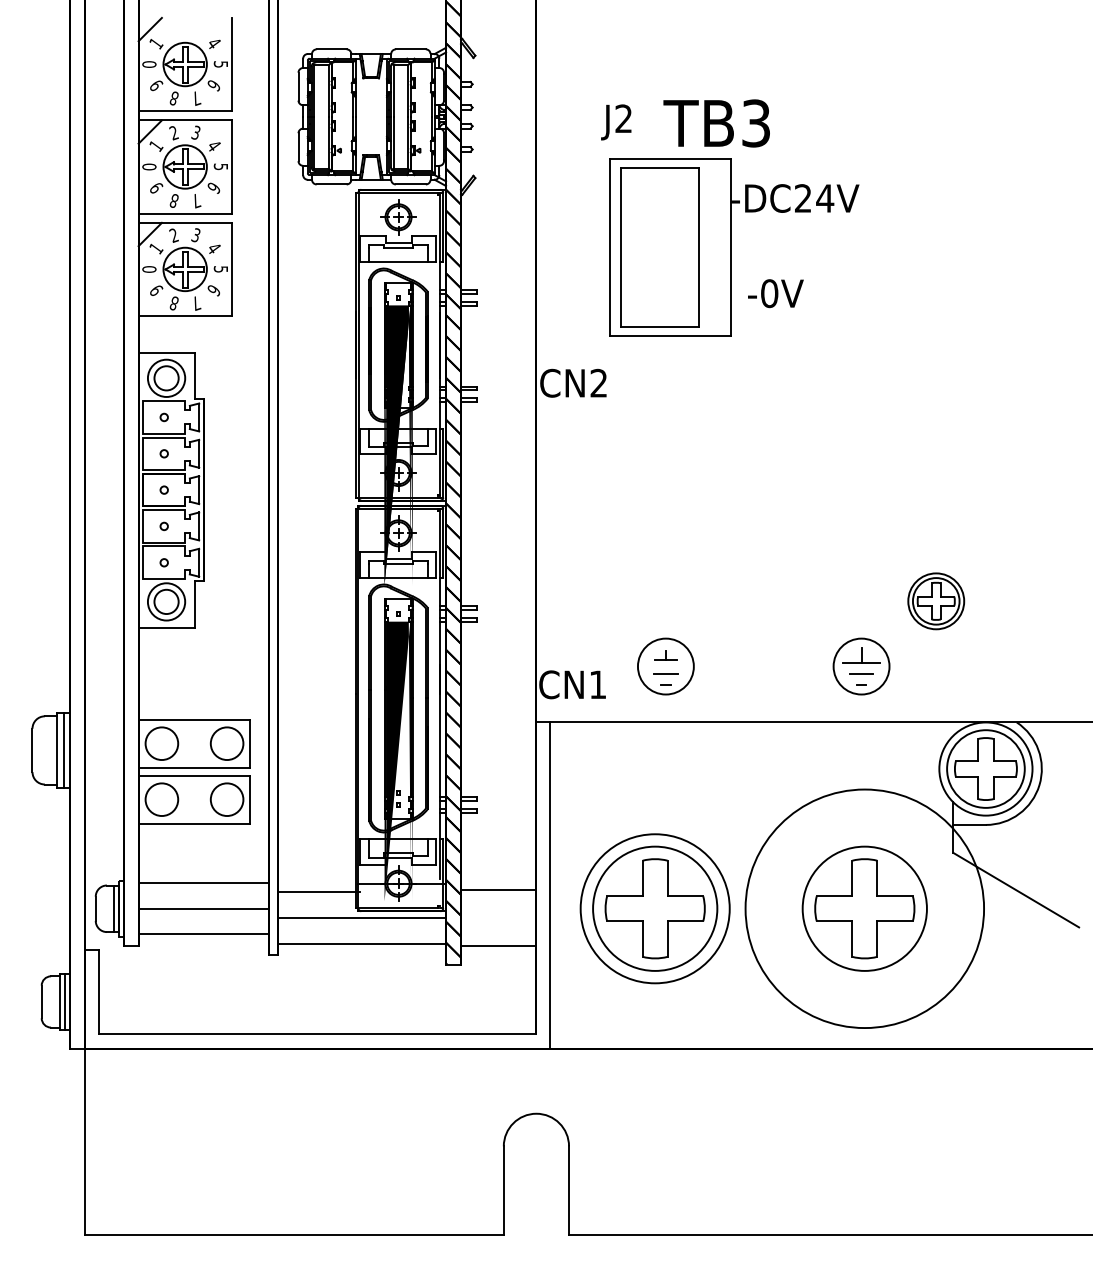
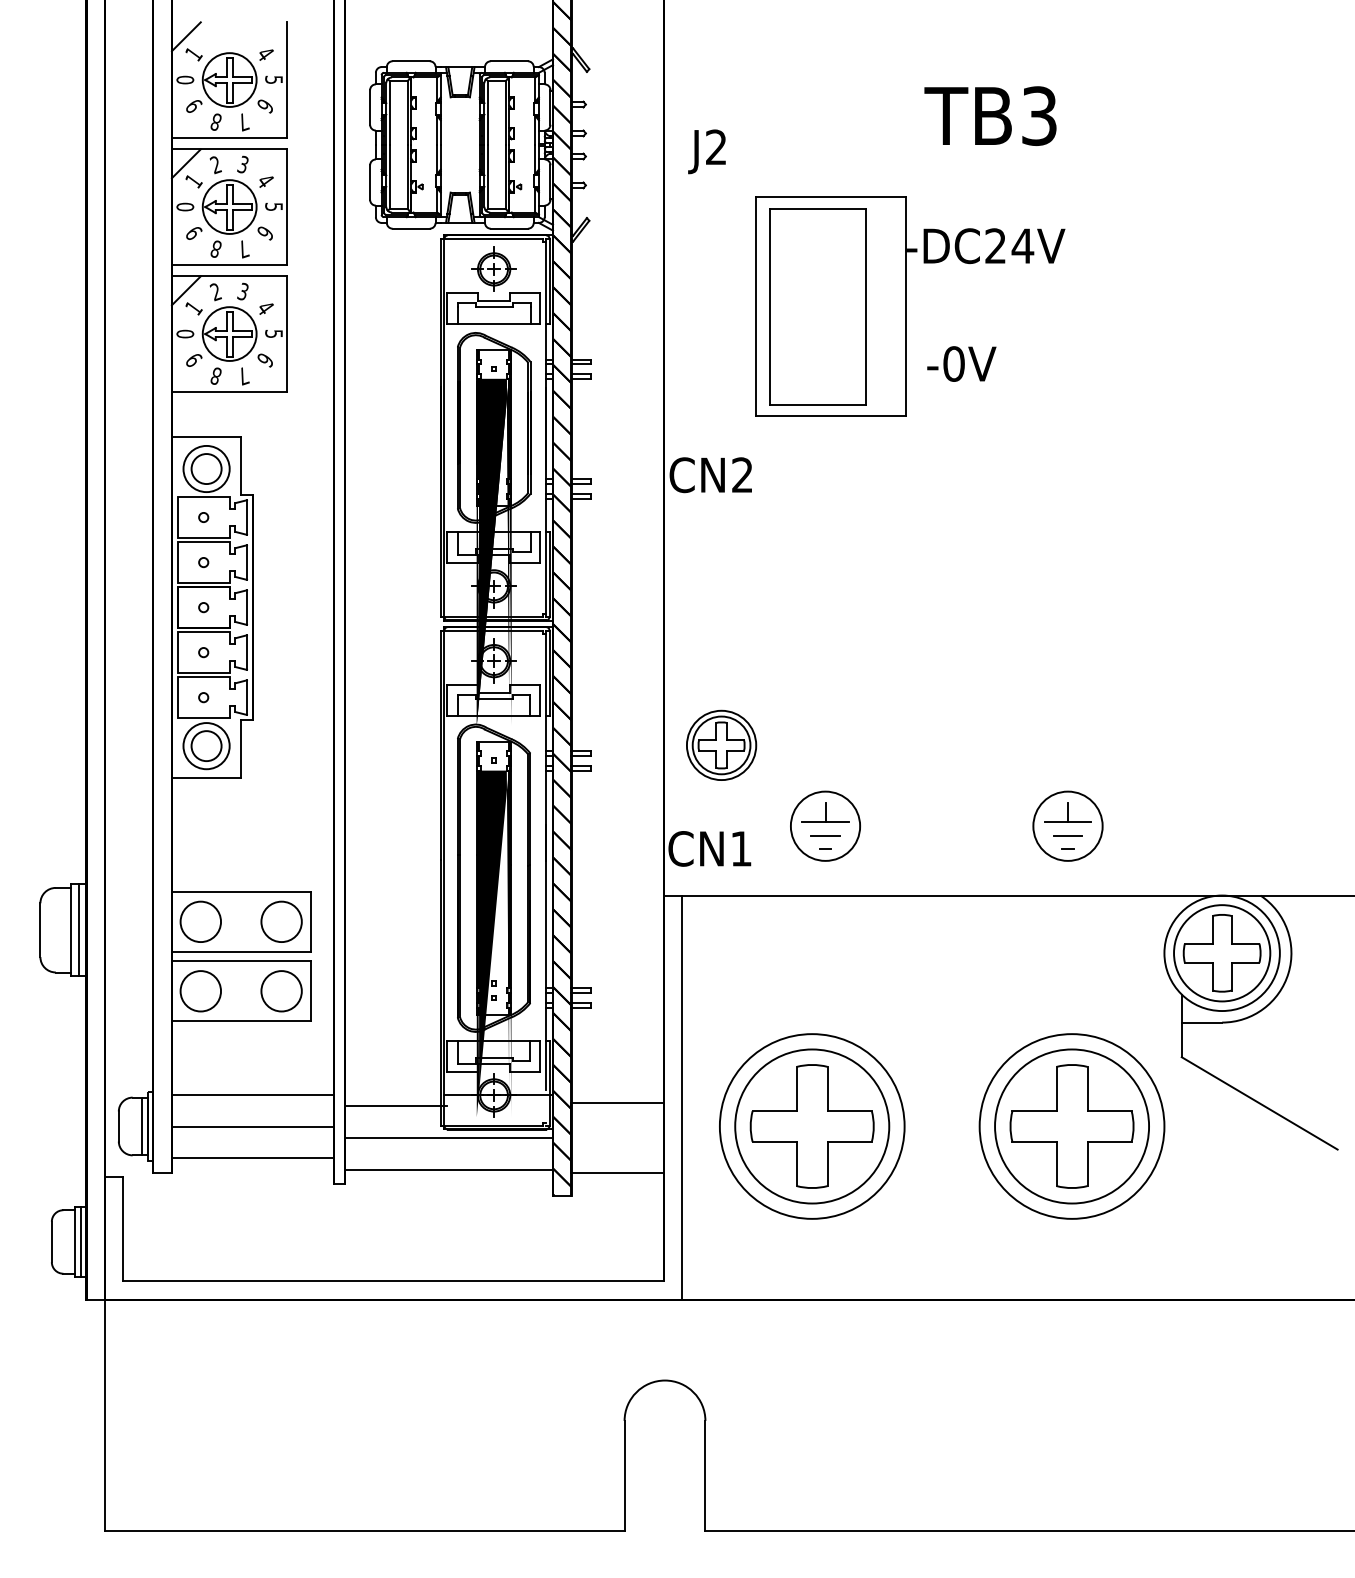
text: (615, 122) -> (706, 151), moved
text: (716, 122) -> (990, 115), moved
part: (936, 600) -> (721, 744), moved
part: (665, 655) -> (825, 812), size x1.67
circle: (864, 908) -> (1071, 1126), size x0.62

